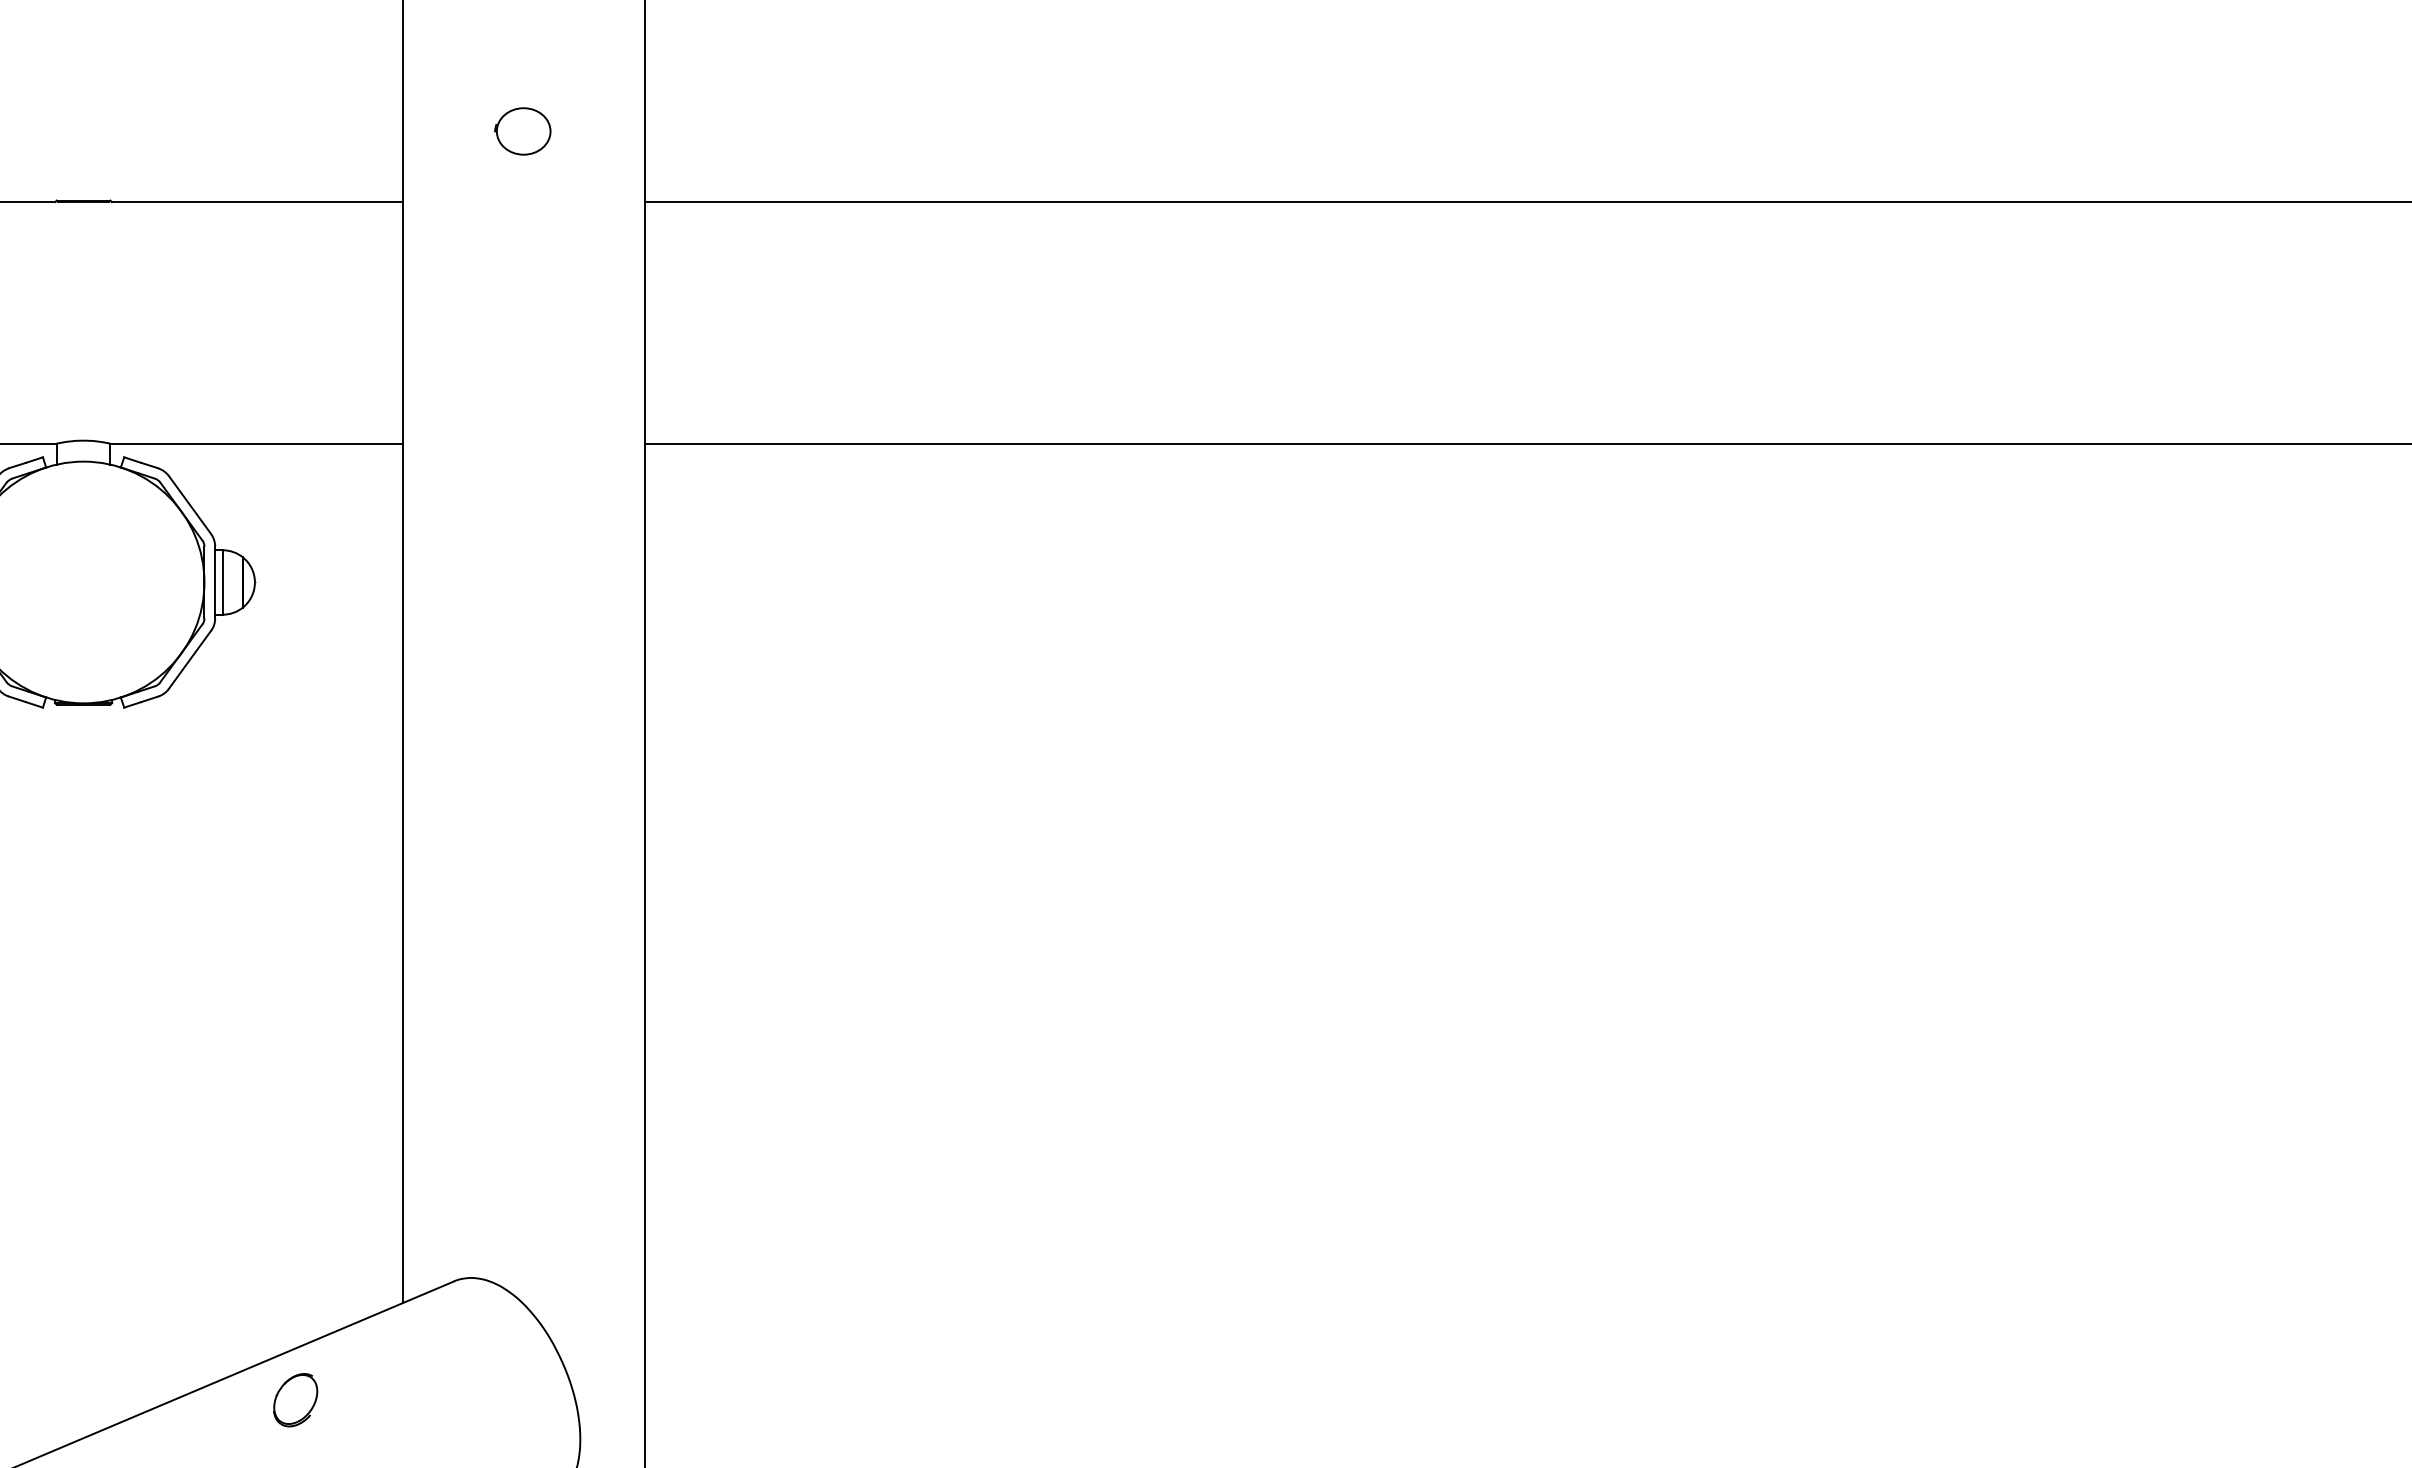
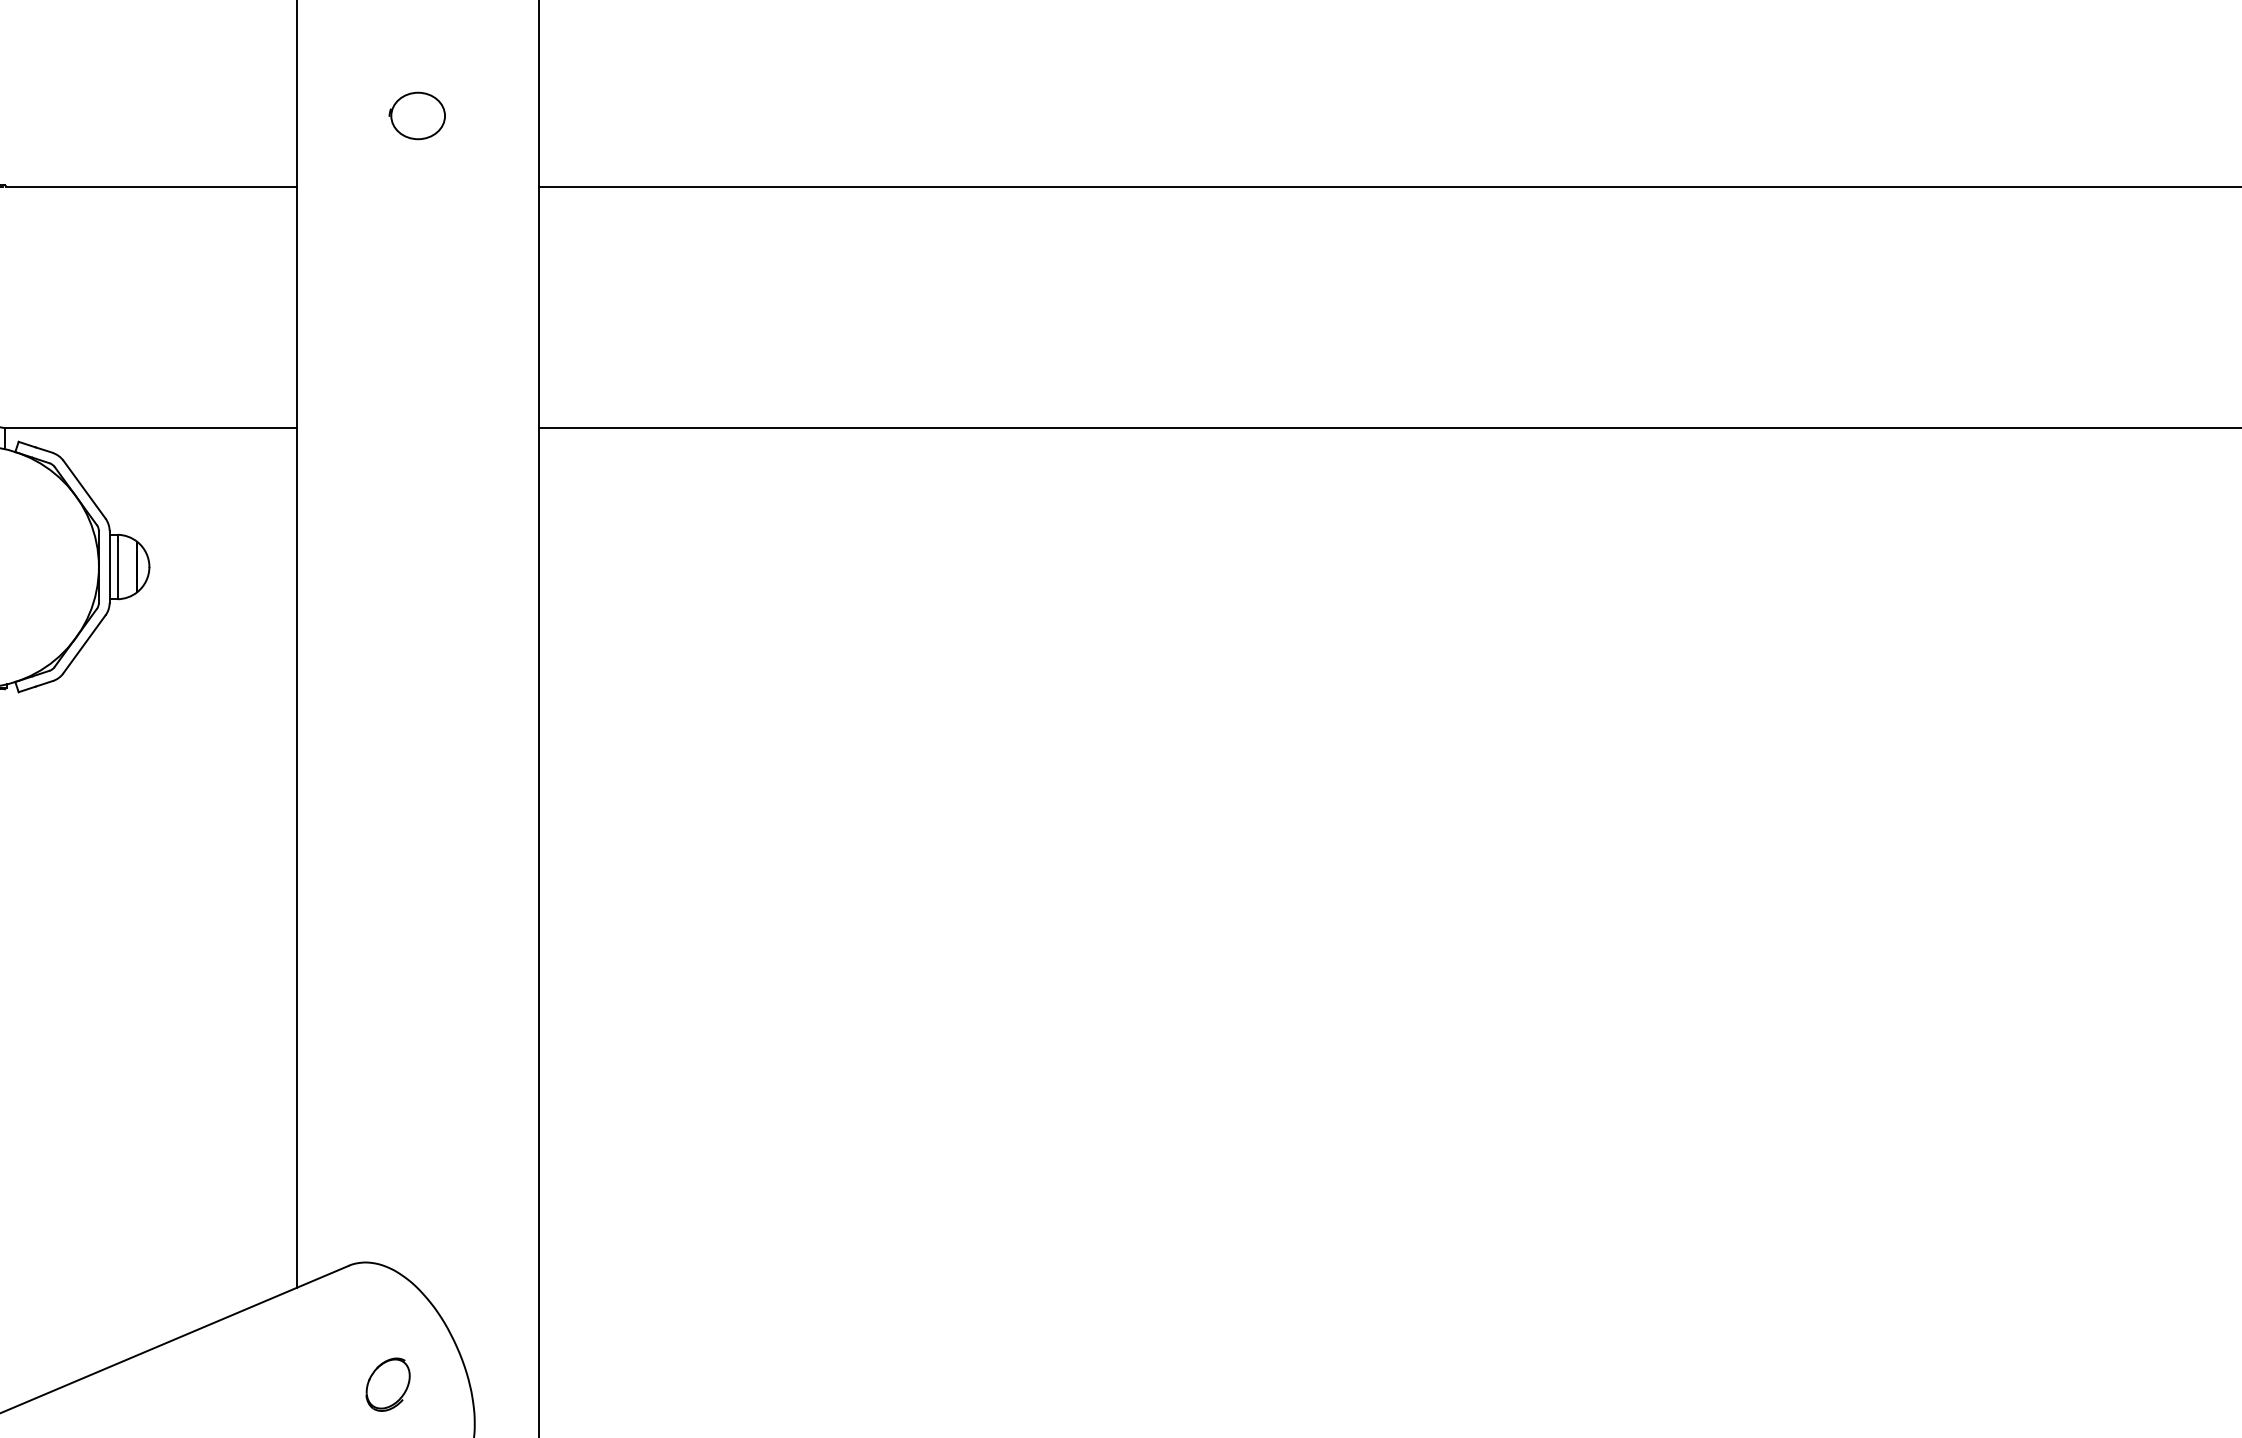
part: (295, 1400) -> (387, 1385), moved

